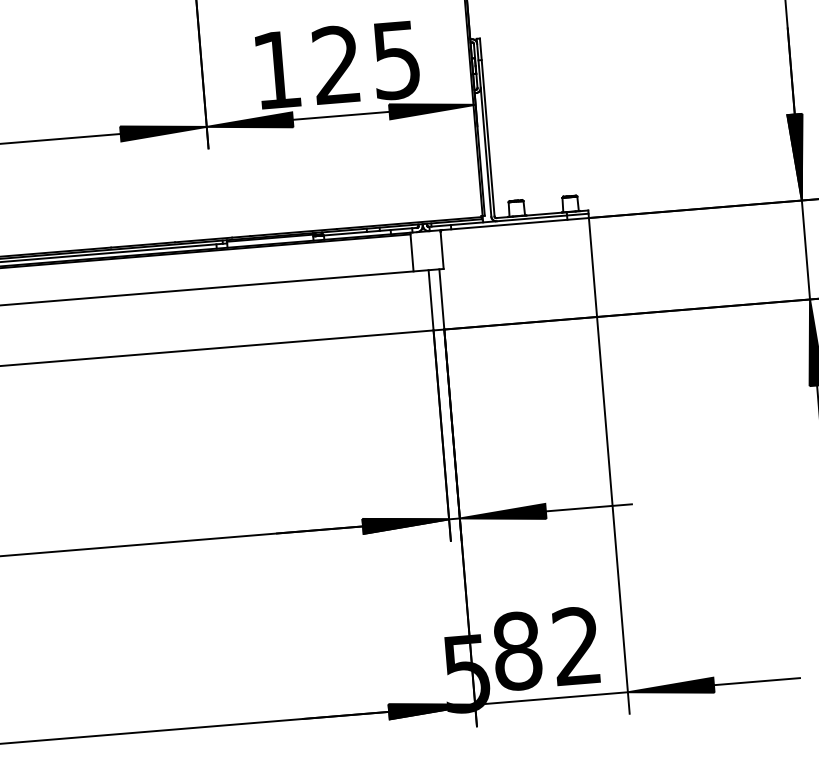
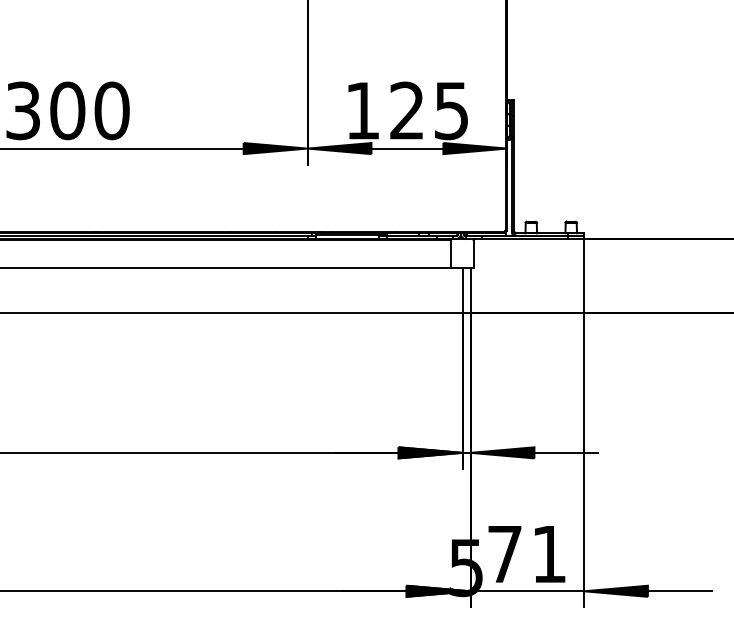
text: (546, 649) -> (526, 554), 82 -> 71

